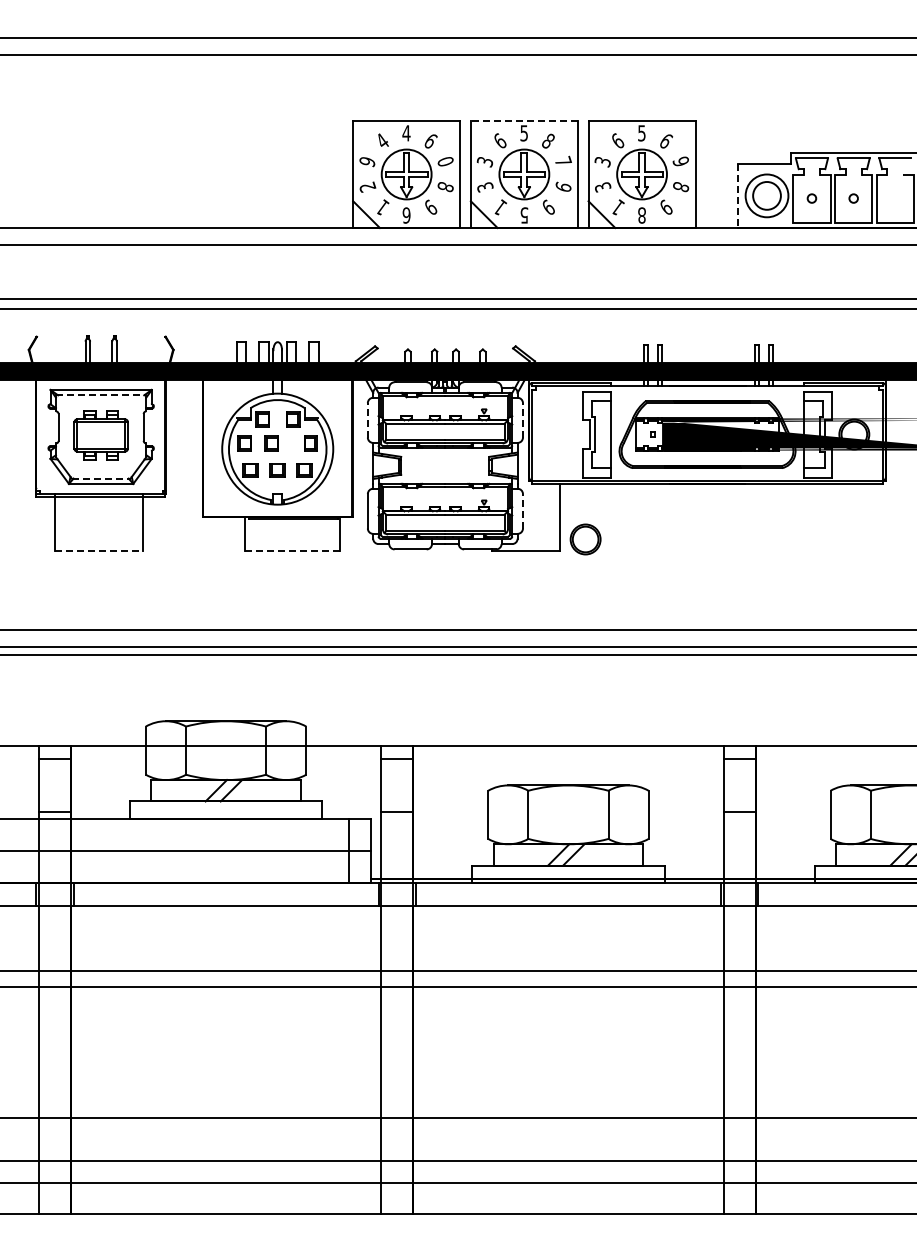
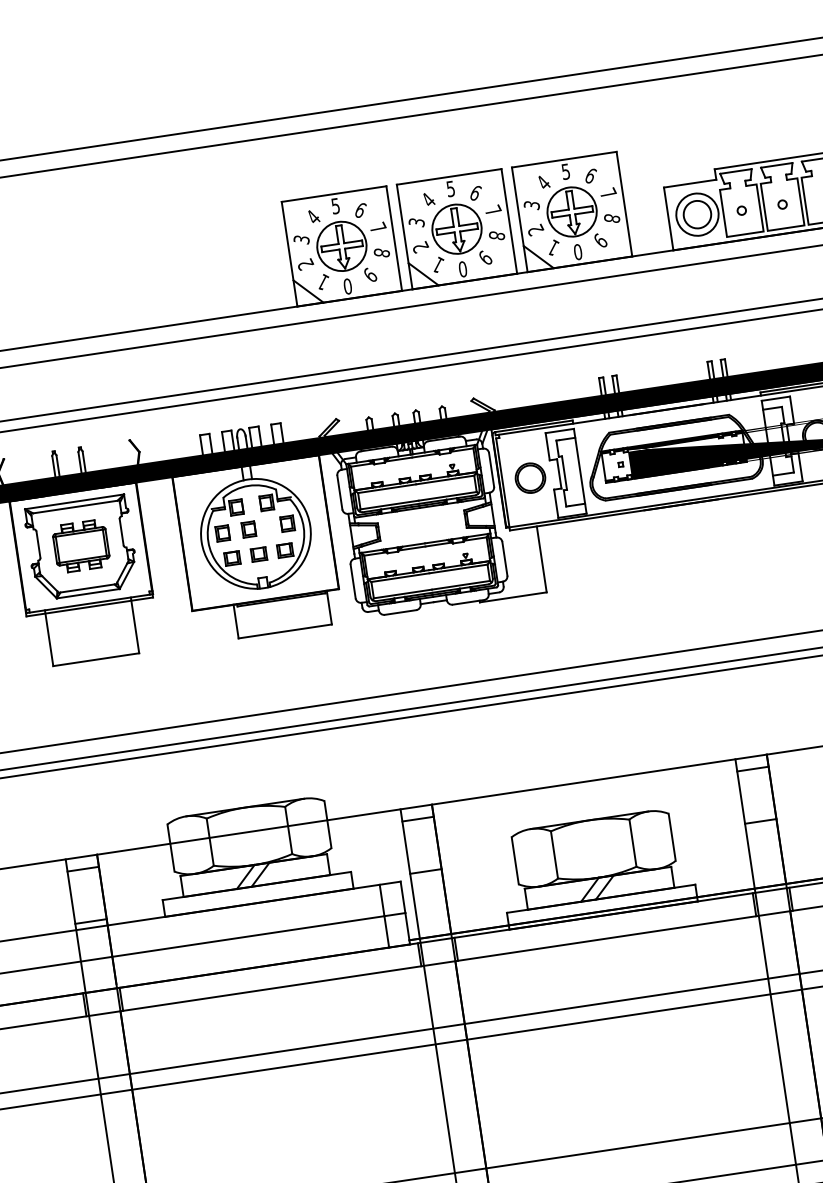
line: (523, 121) -> (448, 177), dashed -> solid
text: (406, 133) -> (335, 206), 4 -> 5
text: (548, 139) -> (475, 191), 8 -> 6
text: (500, 140) -> (428, 199), 6 -> 4
text: (618, 140) -> (544, 182), 6 -> 4
text: (680, 160) -> (607, 192), 9 -> 7
text: (445, 161) -> (377, 228), 0 -> 7
text: (367, 162) -> (301, 240), 9 -> 3
text: (485, 186) -> (420, 246), 3 -> 2
text: (562, 186) -> (496, 235), 9 -> 8
text: (603, 186) -> (536, 229), 3 -> 2
line: (737, 196) -> (668, 219), dashed -> solid
text: (406, 215) -> (347, 286), 6 -> 0
text: (524, 215) -> (463, 269), 5 -> 0
text: (641, 215) -> (577, 252), 8 -> 0
line: (101, 395) -> (75, 507), dashed -> solid
line: (367, 419) -> (339, 491), dashed -> solid
line: (522, 419) -> (490, 469), dashed -> solid
line: (101, 478) -> (87, 588), dashed -> solid
line: (522, 510) -> (504, 558), dashed -> solid
part: (585, 539) -> (530, 478), moved
line: (99, 551) -> (96, 660), dashed -> solid
line: (292, 551) -> (285, 631), dashed -> solid

